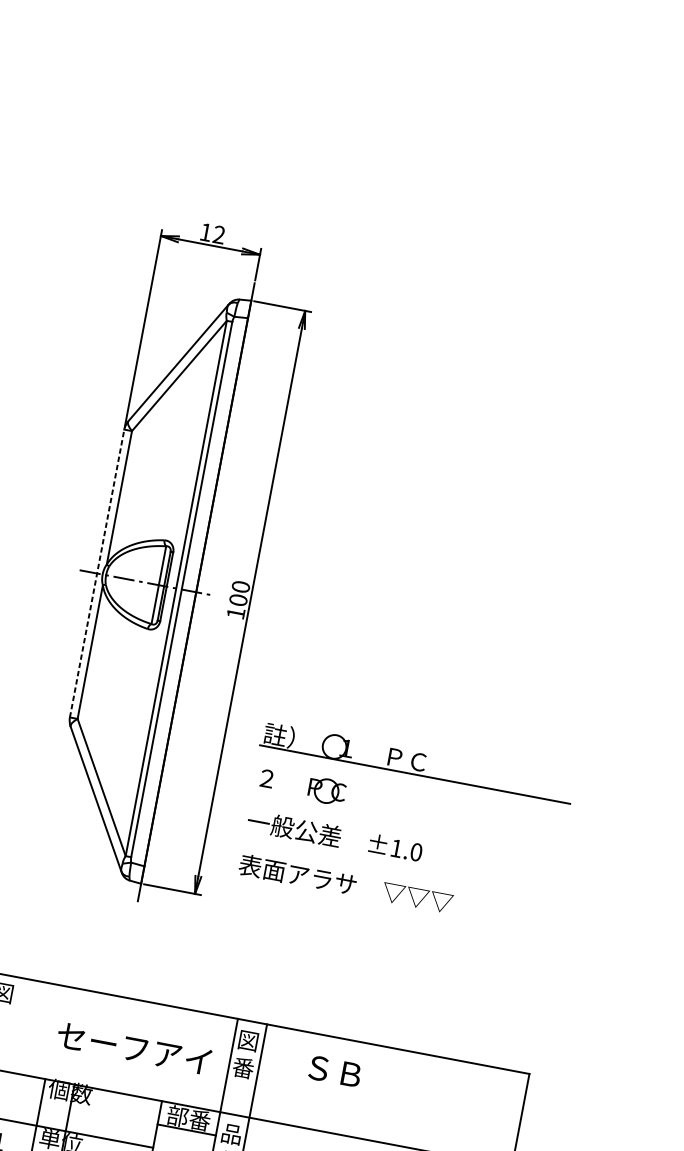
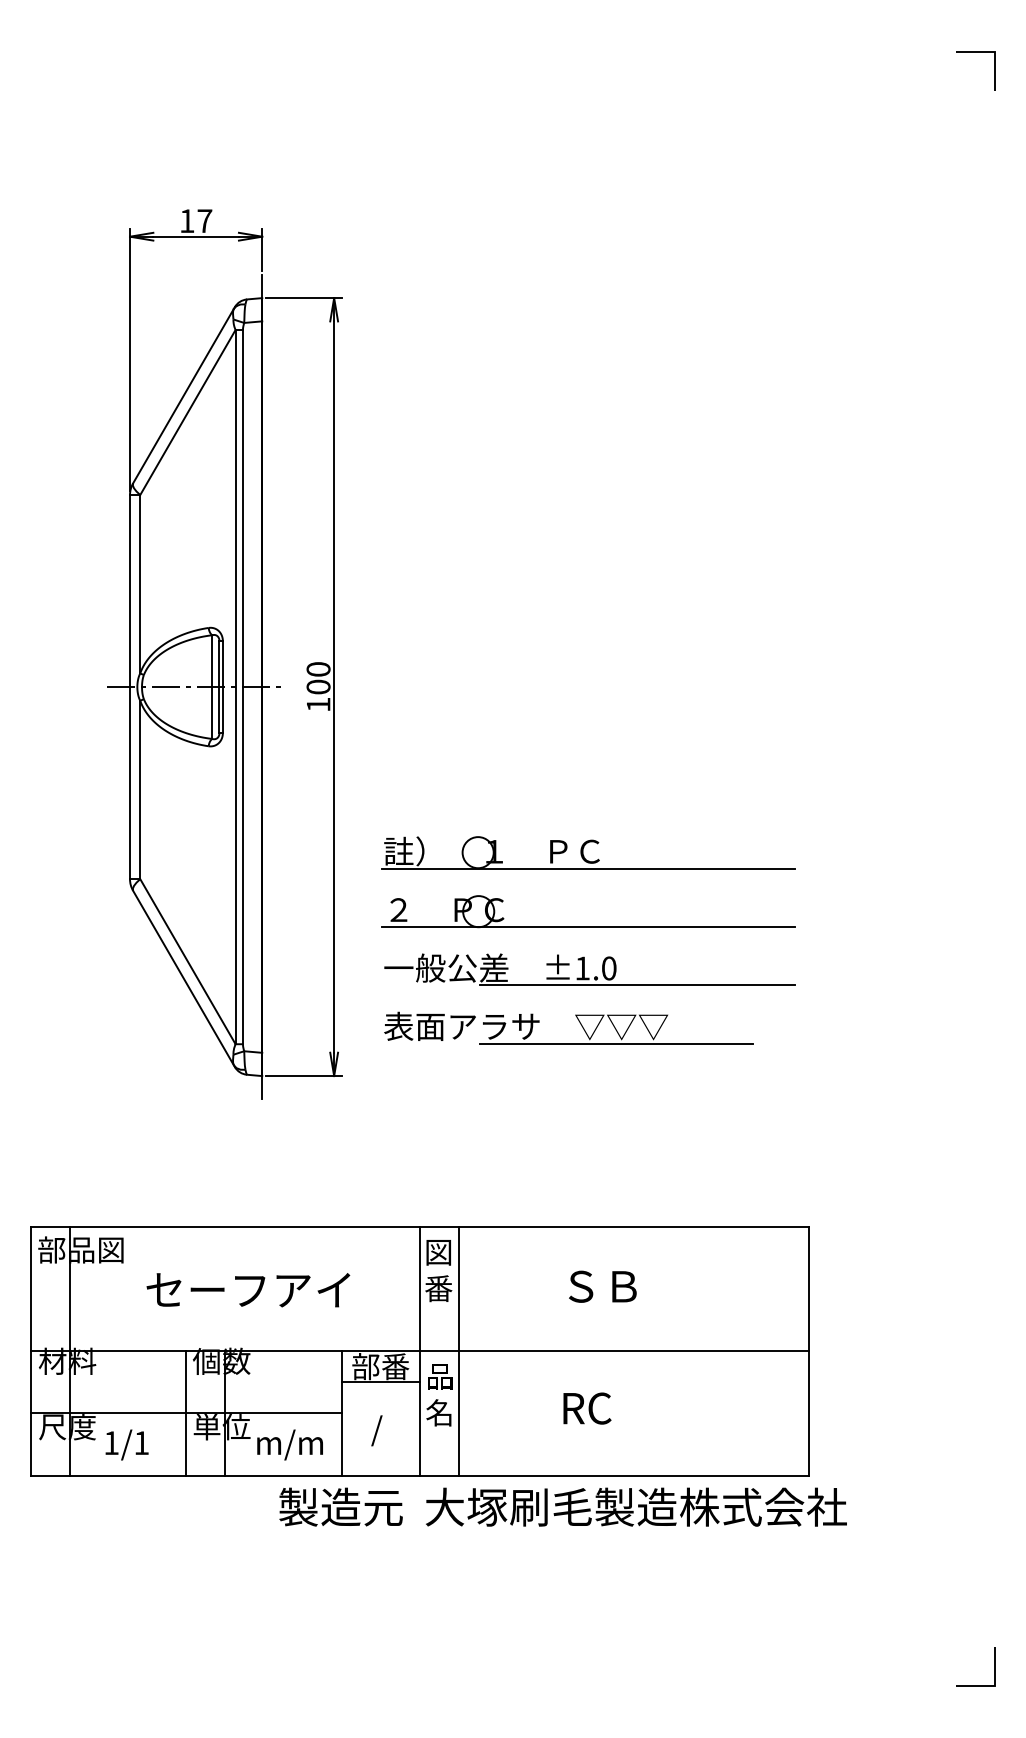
text: (219, 234) -> (204, 220), 12 -> 17
line: (97, 573) -> (130, 686), dashed -> solid
line: (406, 818) -> (588, 927), added
line: (435, 869) -> (637, 985), added
line: (410, 909) -> (615, 1043), added
text: (134, 1048) -> (248, 1290), moved
text: (334, 1071) -> (602, 1286), moved

